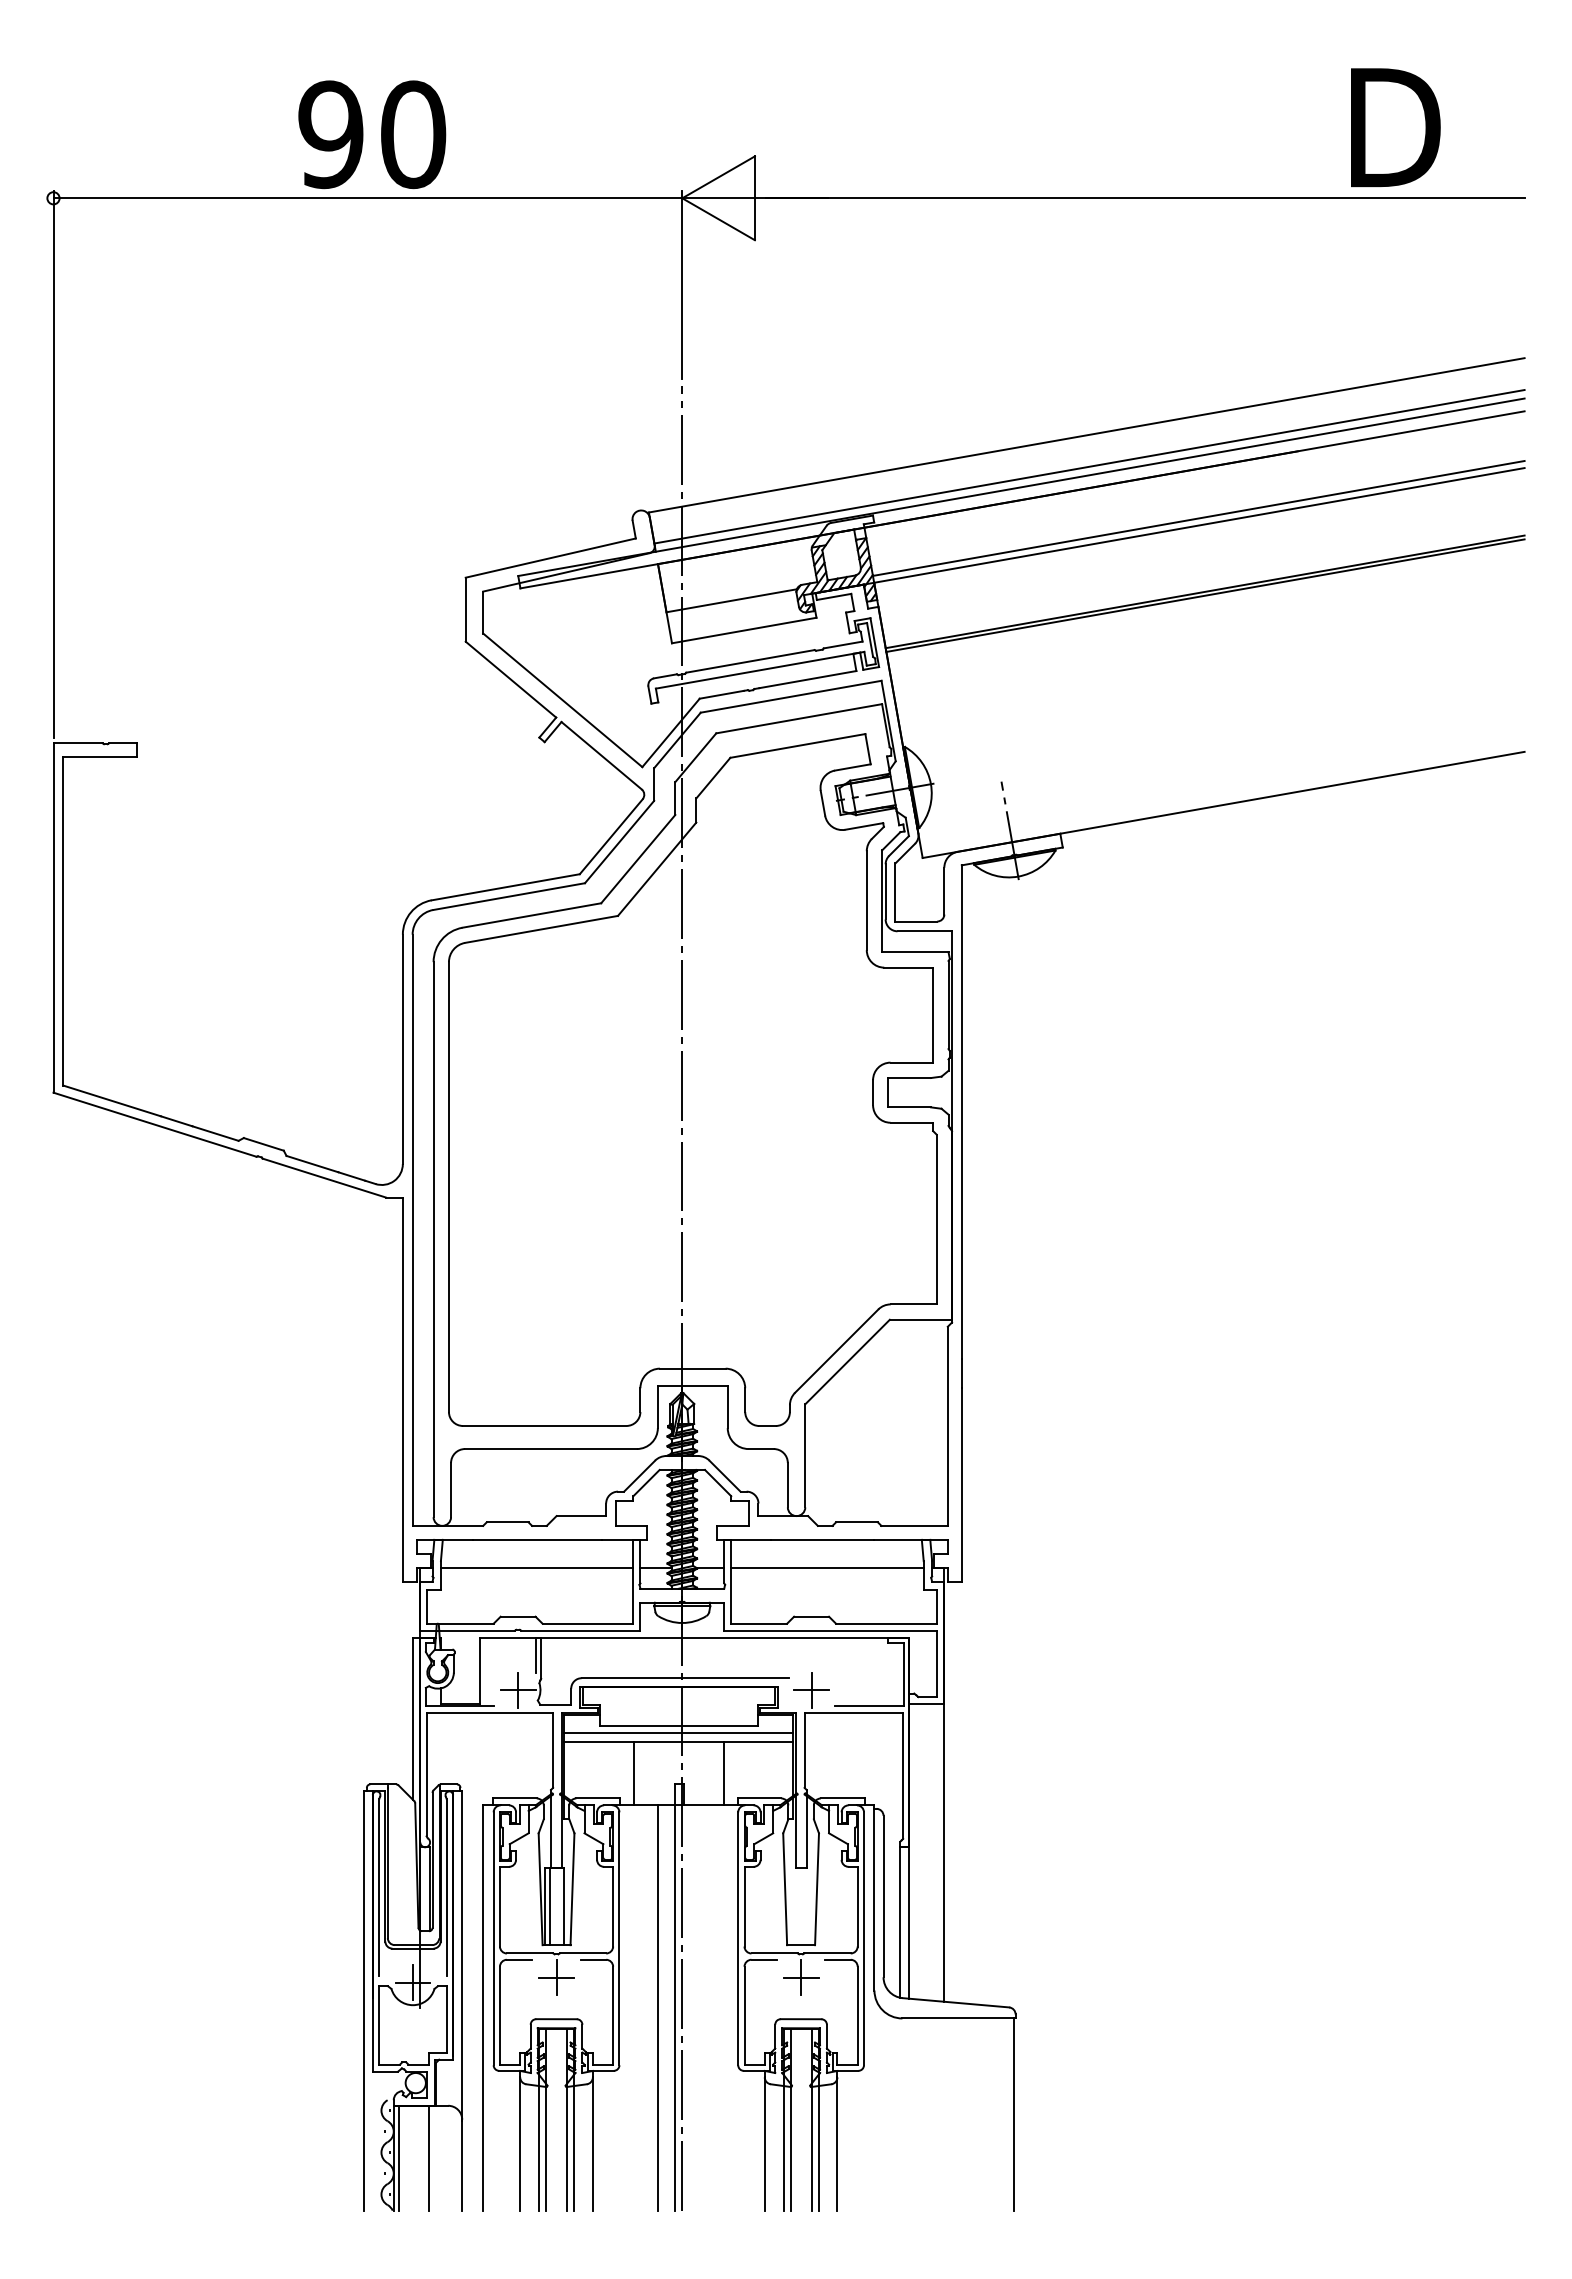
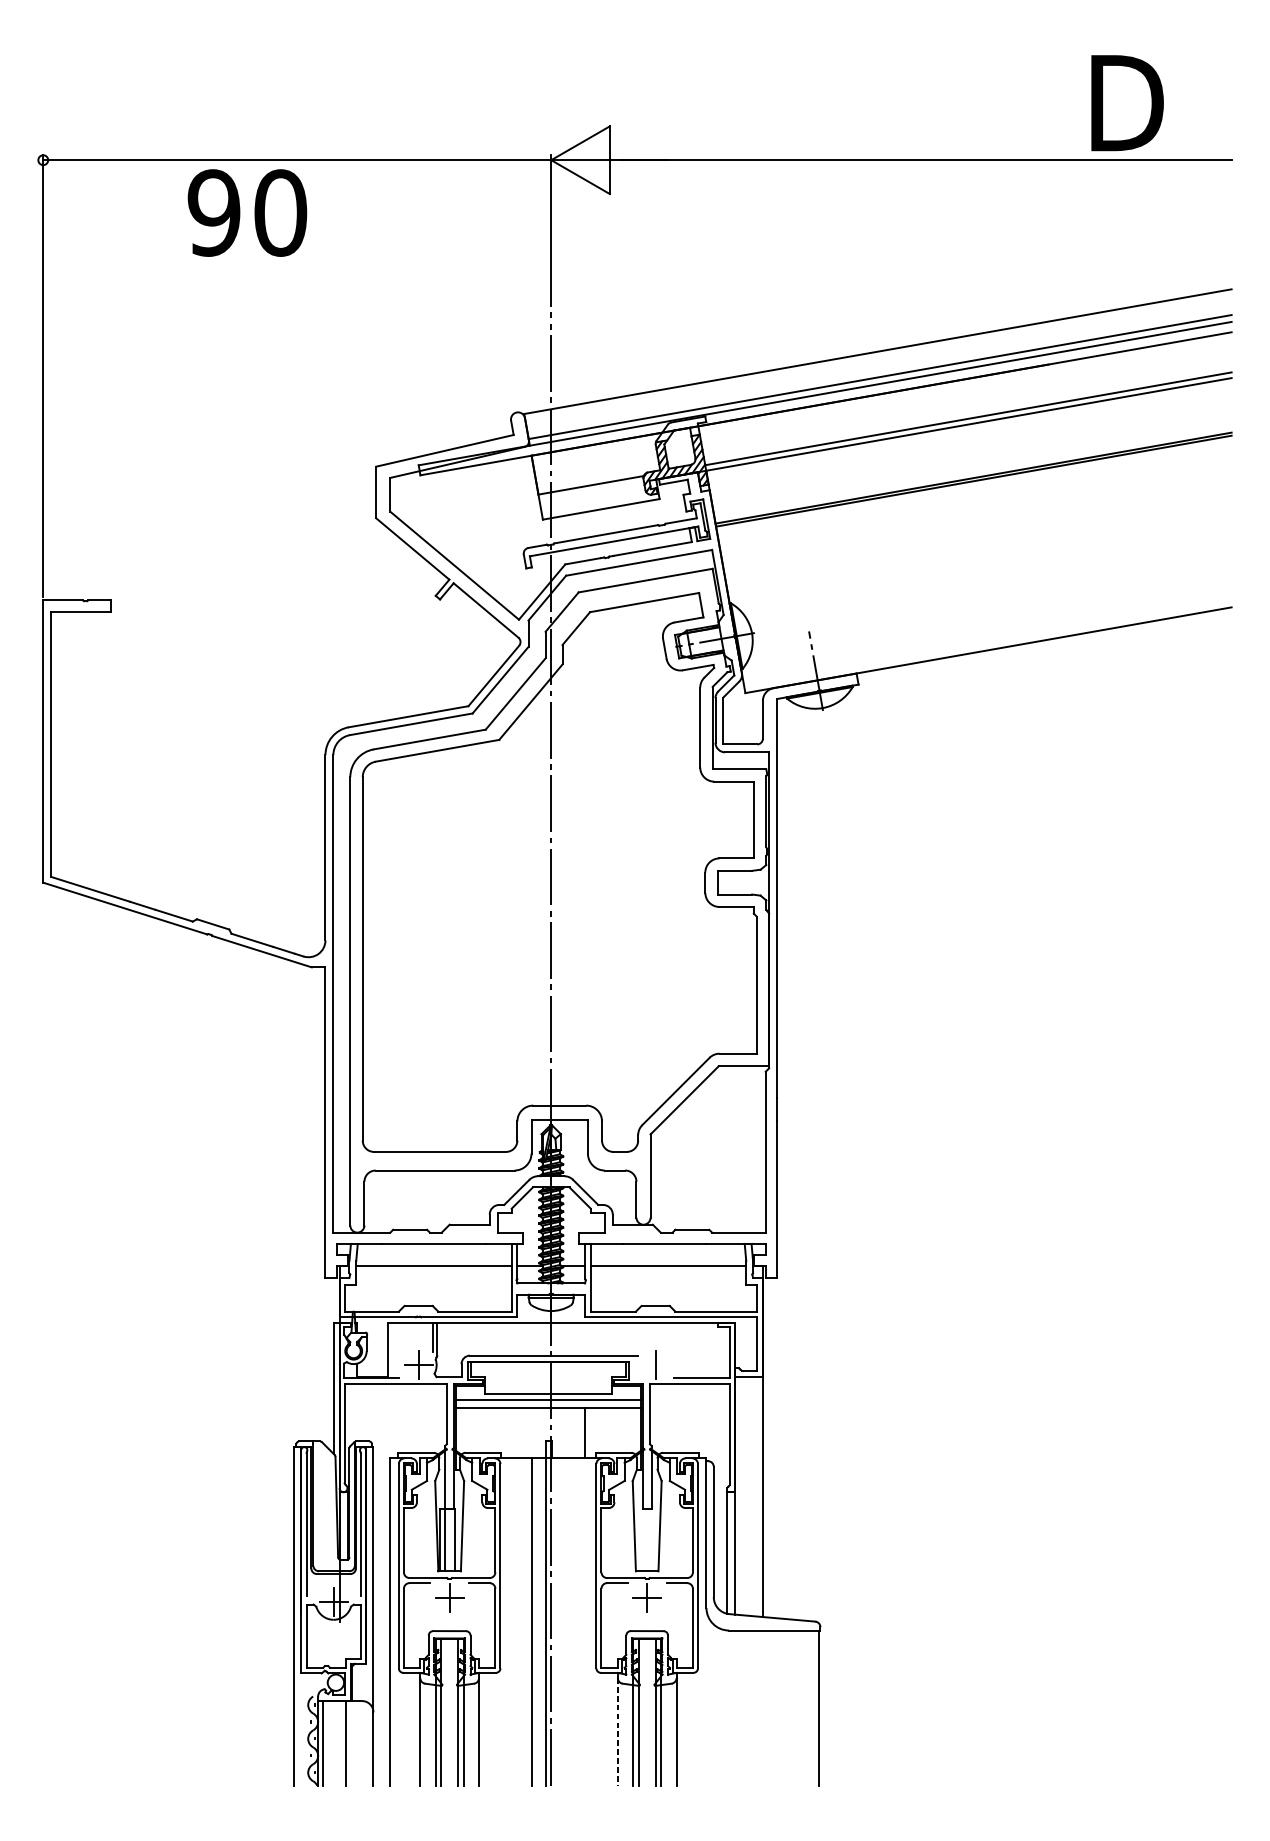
text: (372, 134) -> (247, 212), moved
line: (811, 1690) -> (655, 1365), removed
line: (634, 1773) -> (512, 1432), removed
line: (764, 2143) -> (617, 1731), solid -> dashed

